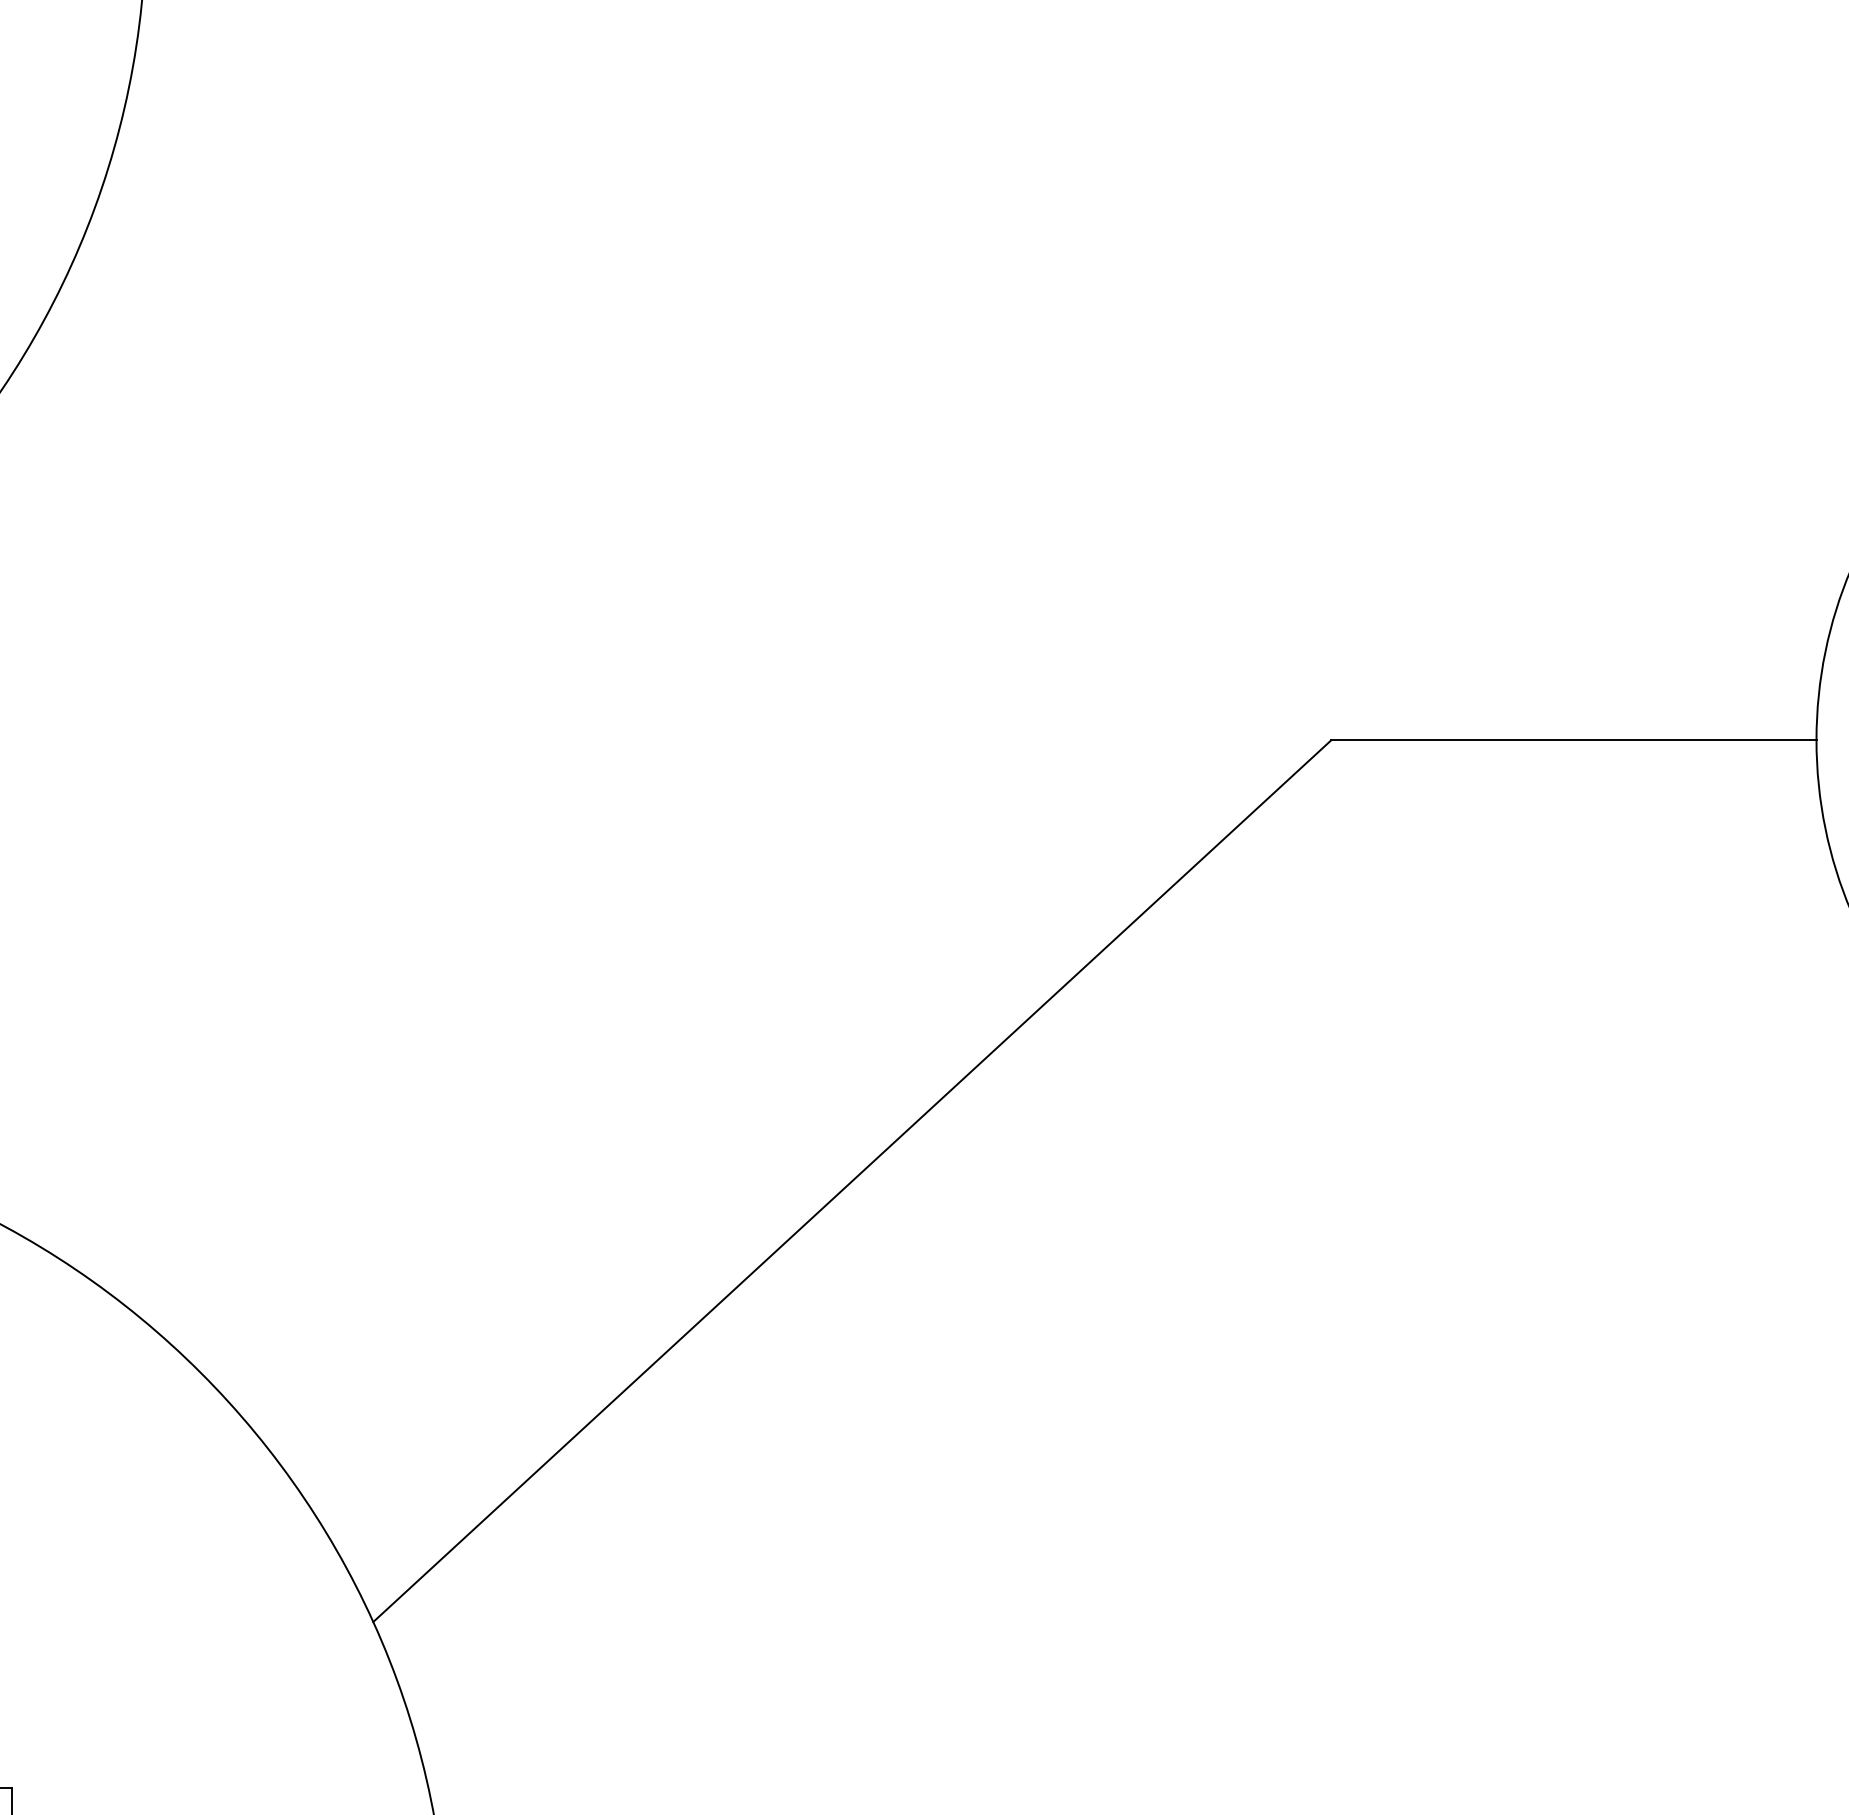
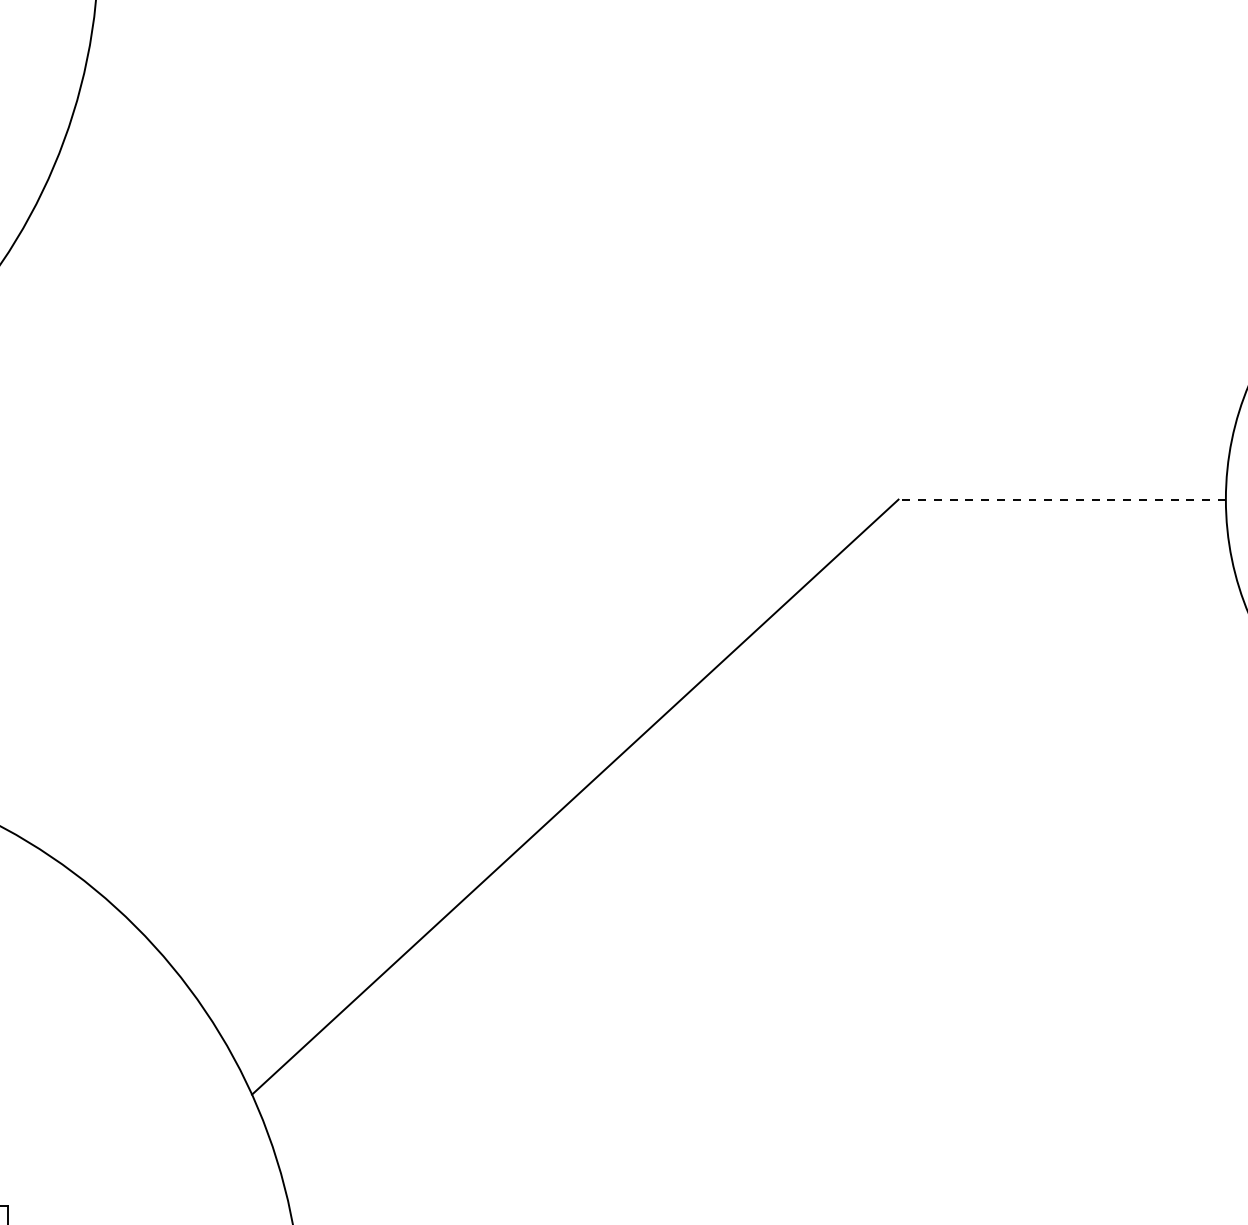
line: (1574, 740) -> (1062, 499), solid -> dashed

